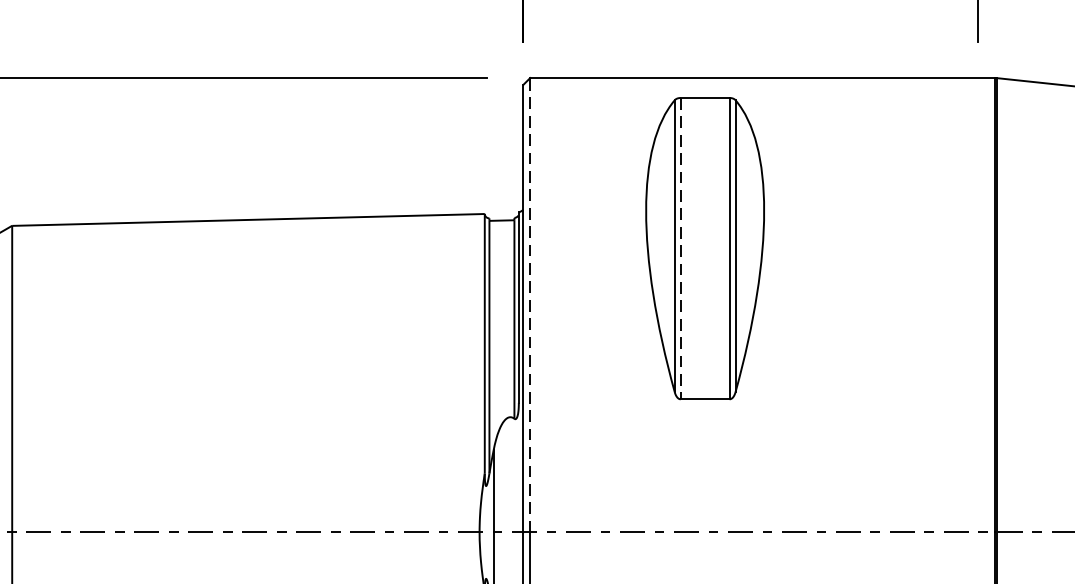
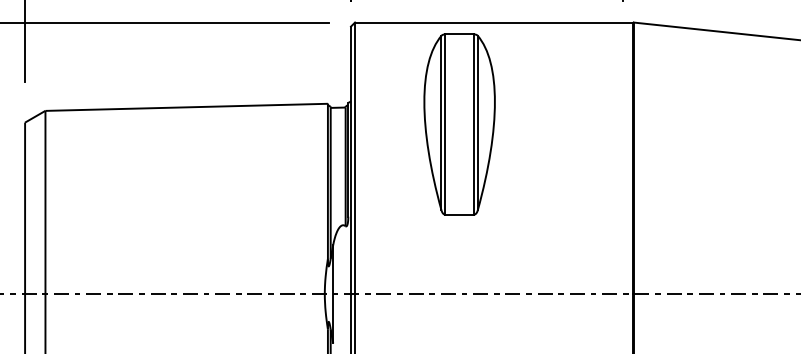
line: (681, 250) -> (445, 125), dashed -> solid
line: (530, 305) -> (355, 158), dashed -> solid

